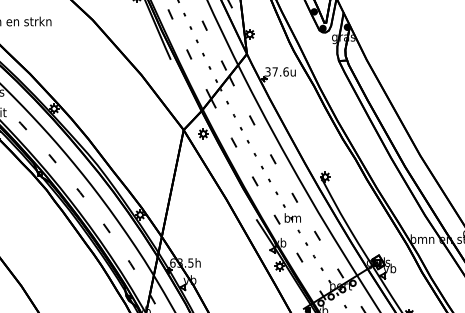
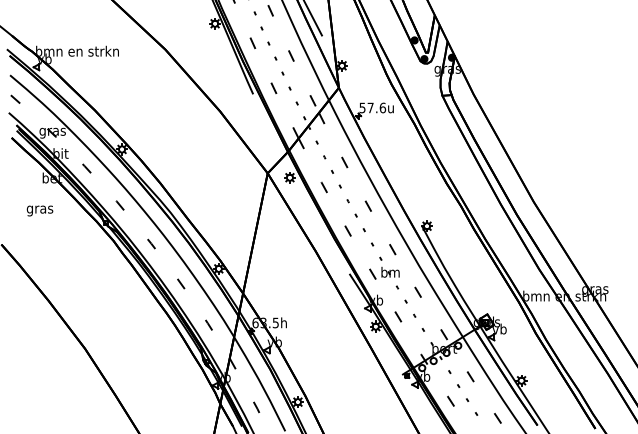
text: (267, 71) -> (362, 107), 37.6u -> 57.6u

